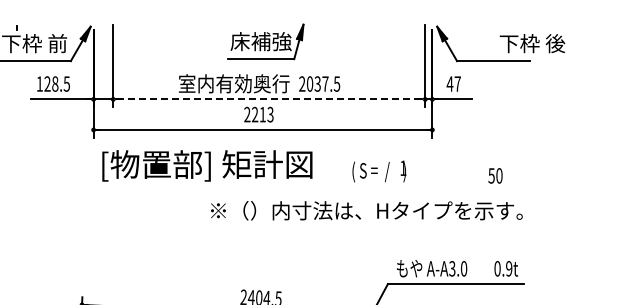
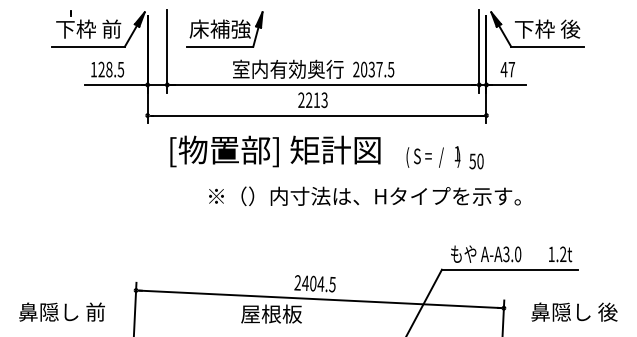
part: (265, 41) -> (224, 29), moved
text: (532, 42) -> (547, 28), moved
line: (269, 98) -> (323, 84), dashed -> solid
text: (207, 165) -> (275, 151), moved
text: (495, 175) -> (476, 161), moved
text: (366, 209) -> (364, 195), moved
text: (503, 268) -> (557, 254), 0.9t -> 1.2t

